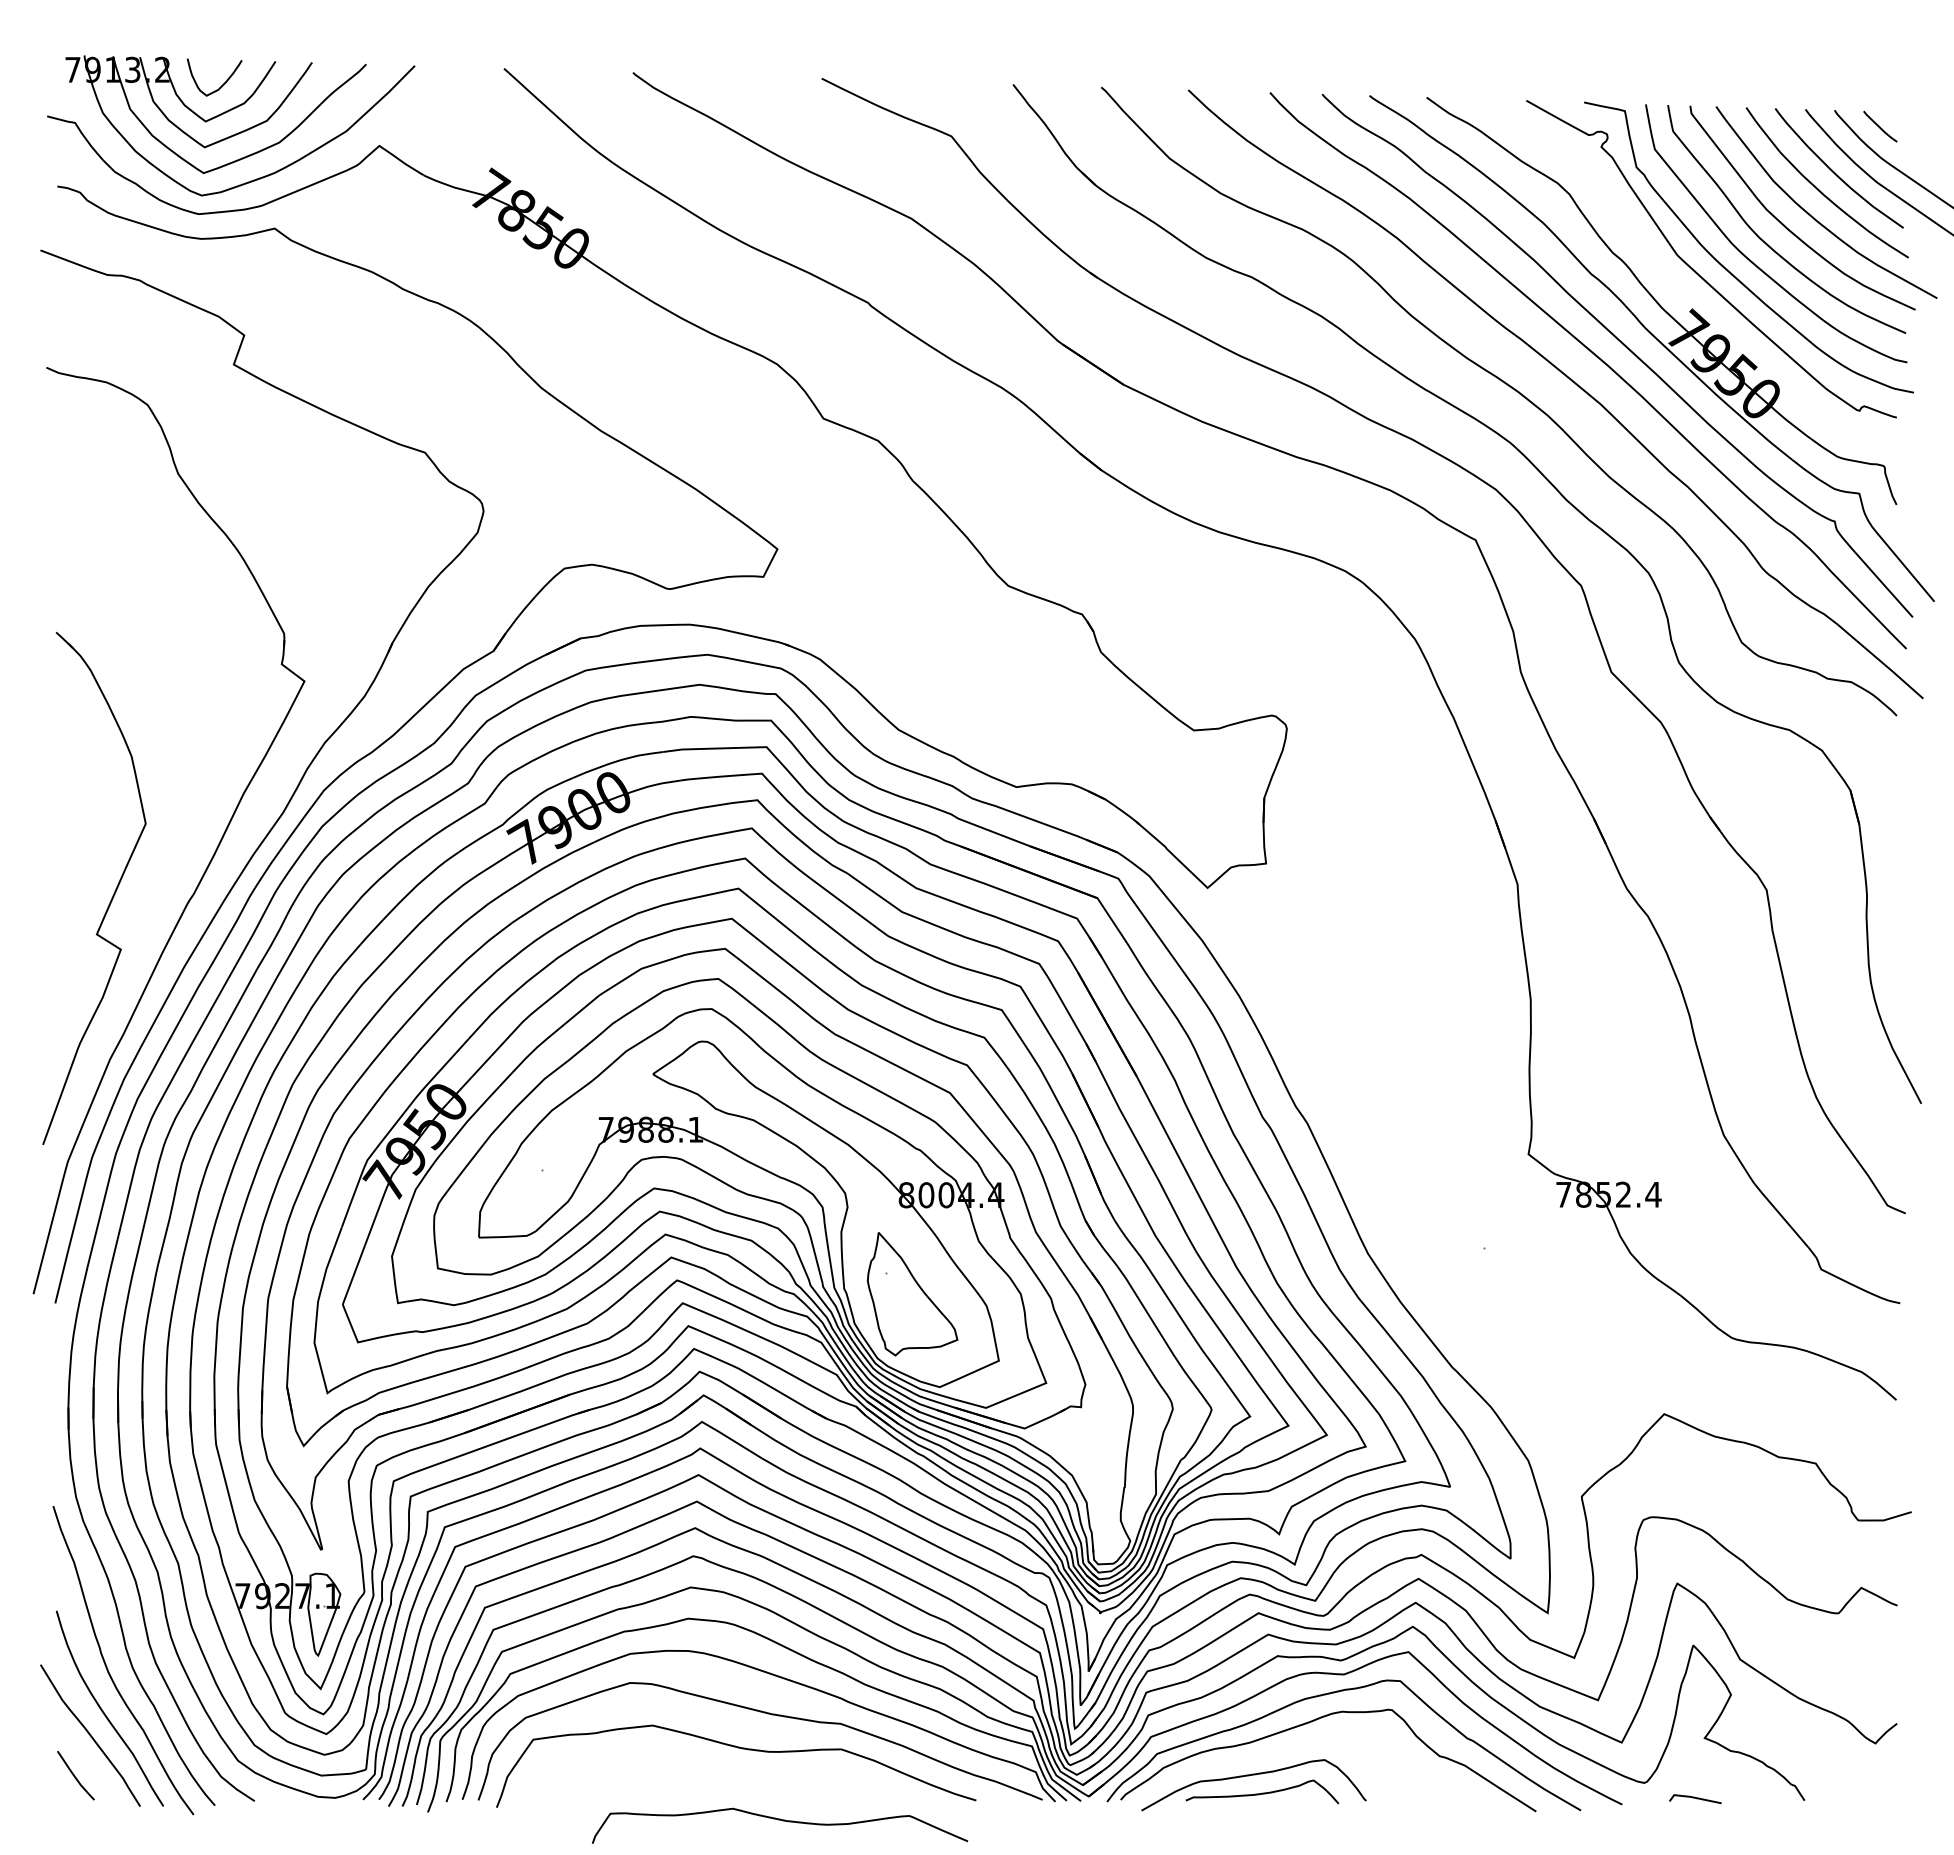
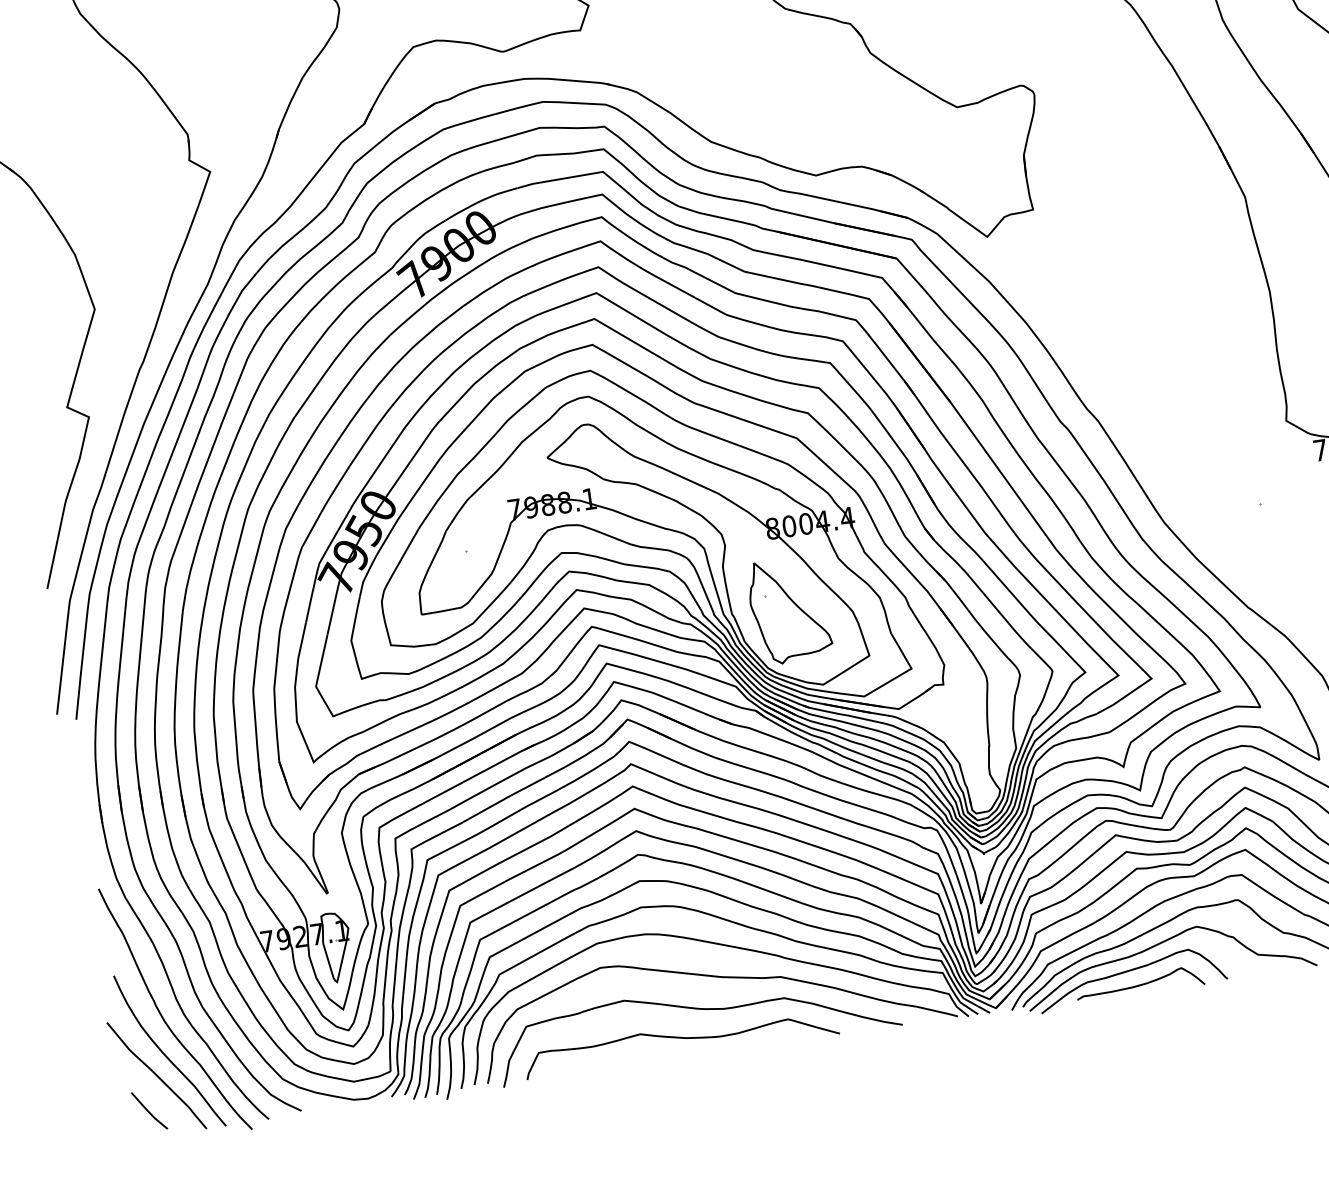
curve: (1294, 1748) -> (1161, 943), added
curve: (782, 1821) -> (683, 1039), moved

